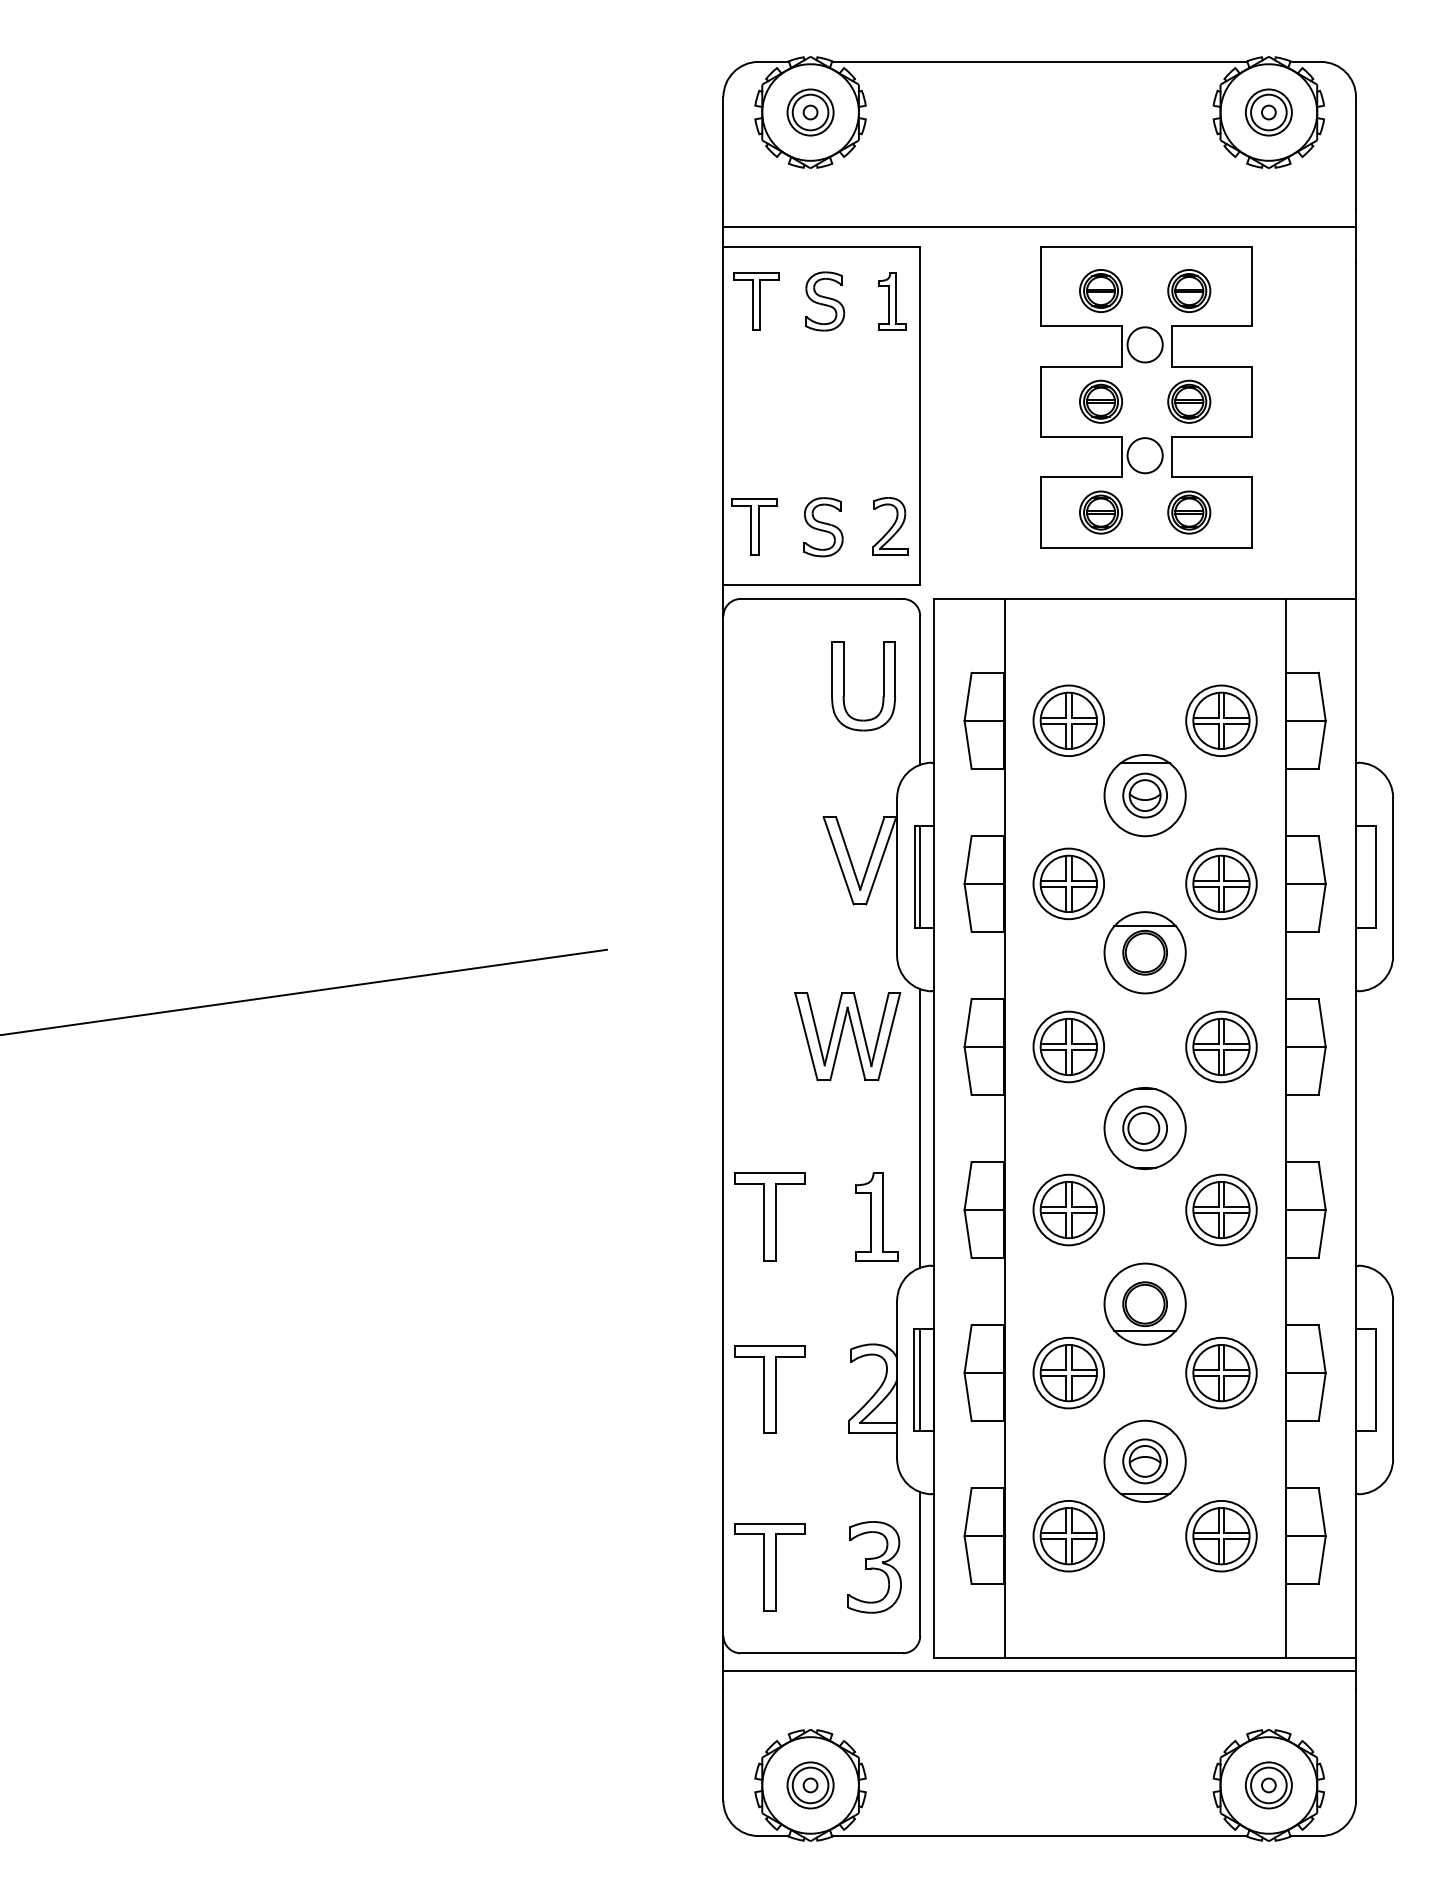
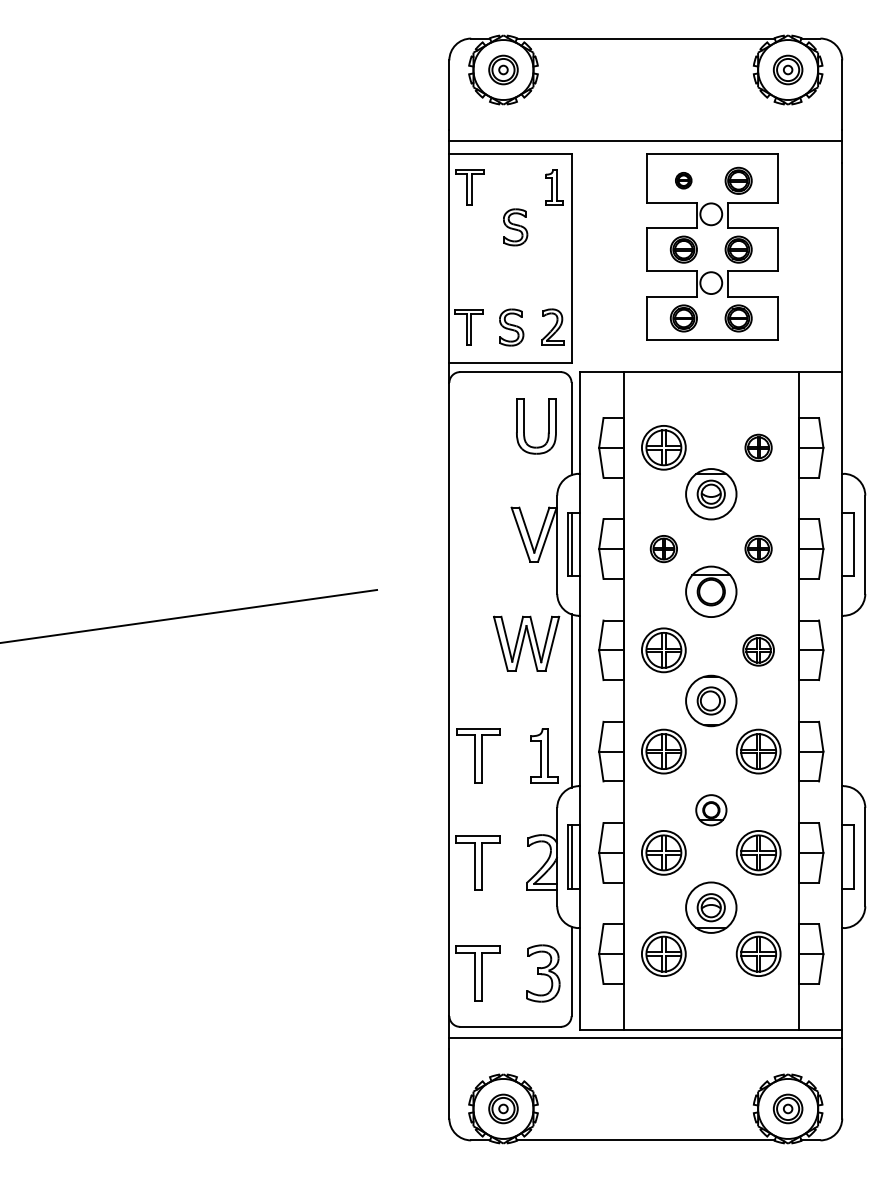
part: (1100, 290) -> (683, 180), size x0.6
part: (825, 301) -> (515, 227), moved
part: (1221, 720) -> (758, 447), size x0.6
part: (1068, 882) -> (663, 548), size x0.6
part: (1221, 882) -> (758, 548), size x0.6
part: (1221, 1047) -> (758, 650), size x0.7
part: (1145, 1304) -> (711, 810), size x0.6

